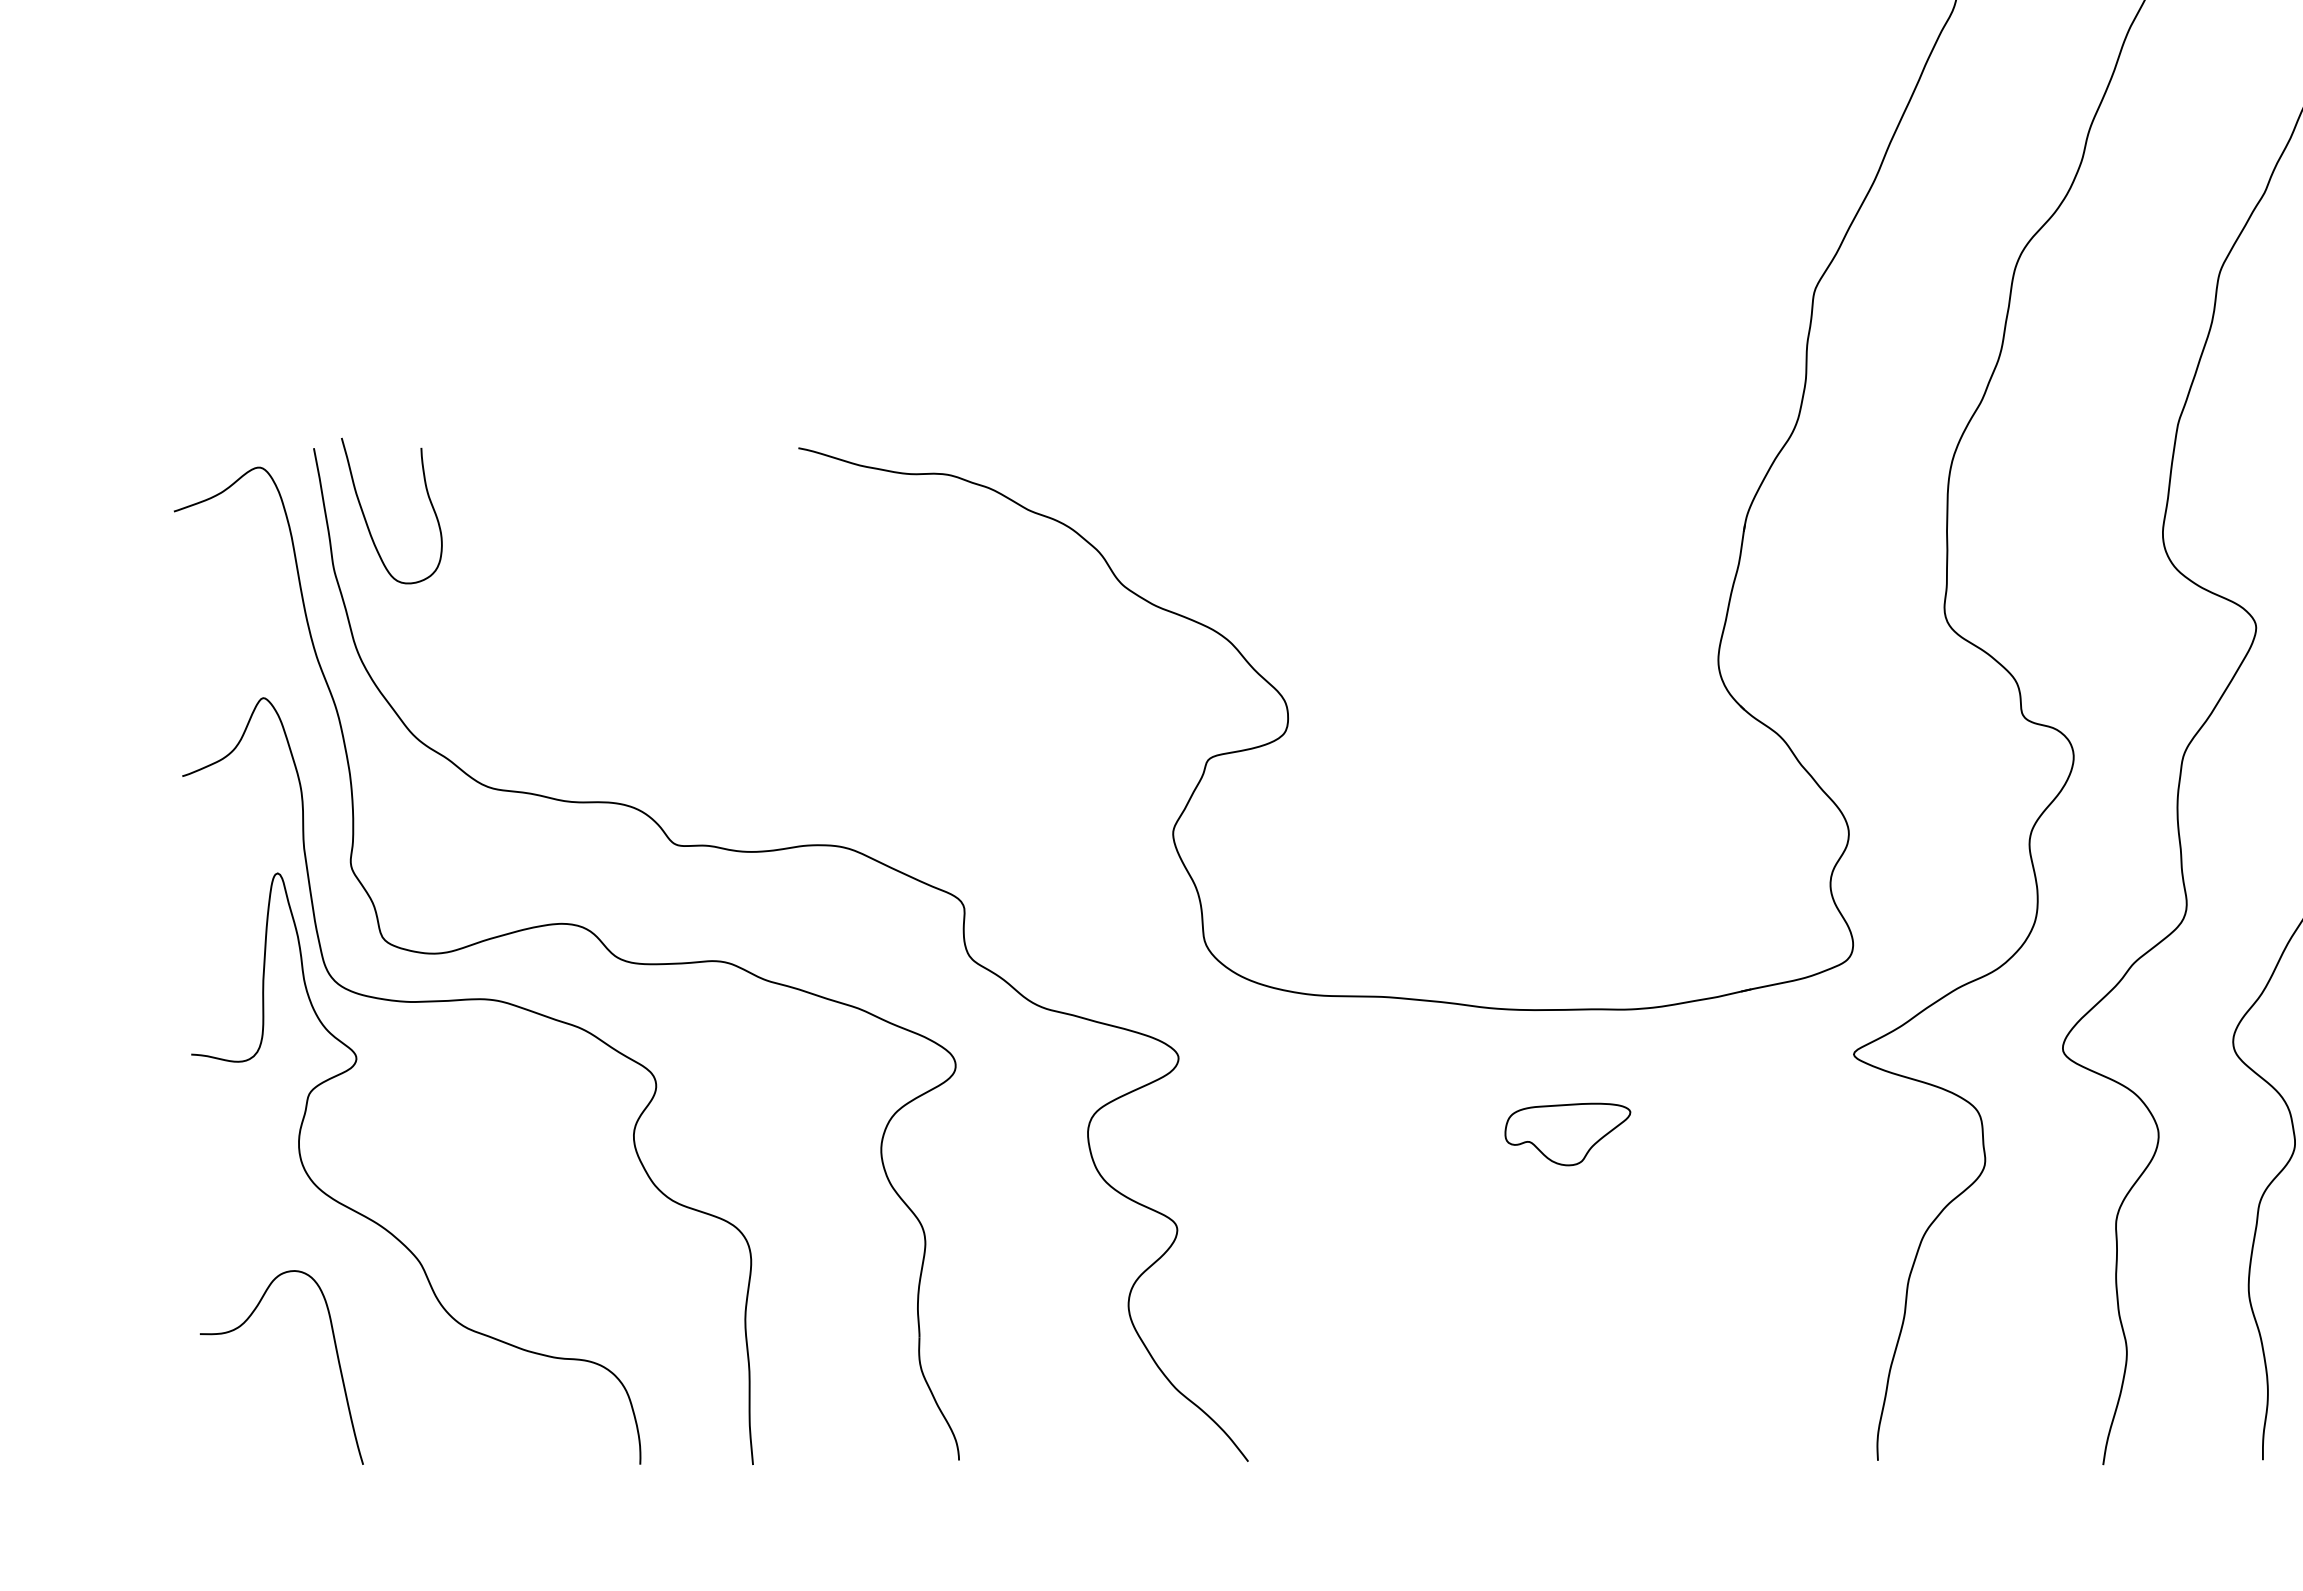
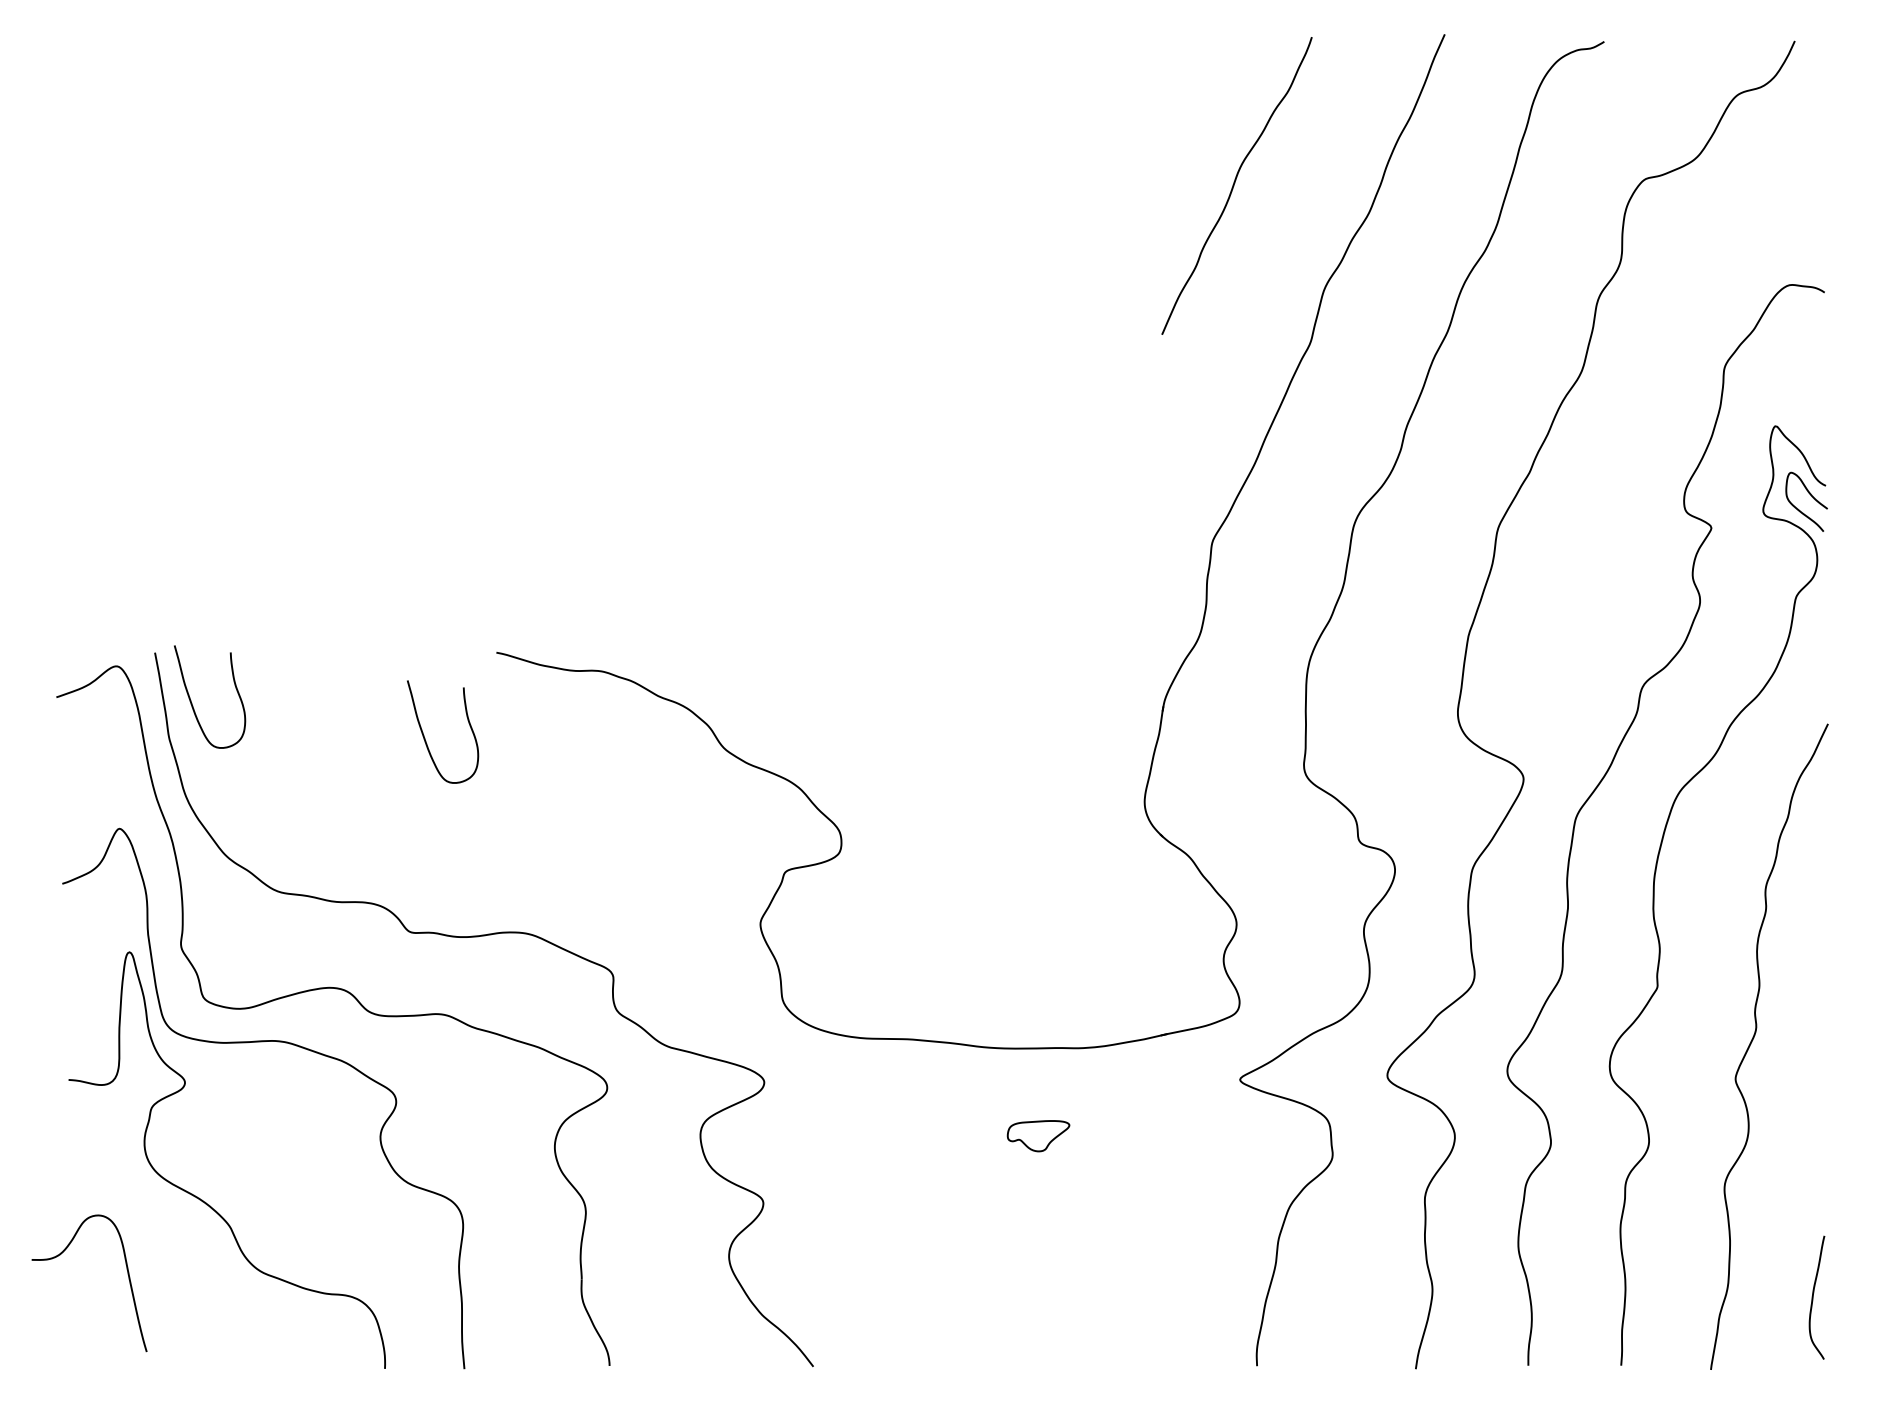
curve: (697, 570) -> (425, 738), added
part: (1567, 1133) -> (1038, 1135), size x0.7
curve: (335, 1354) -> (127, 1274), moved

